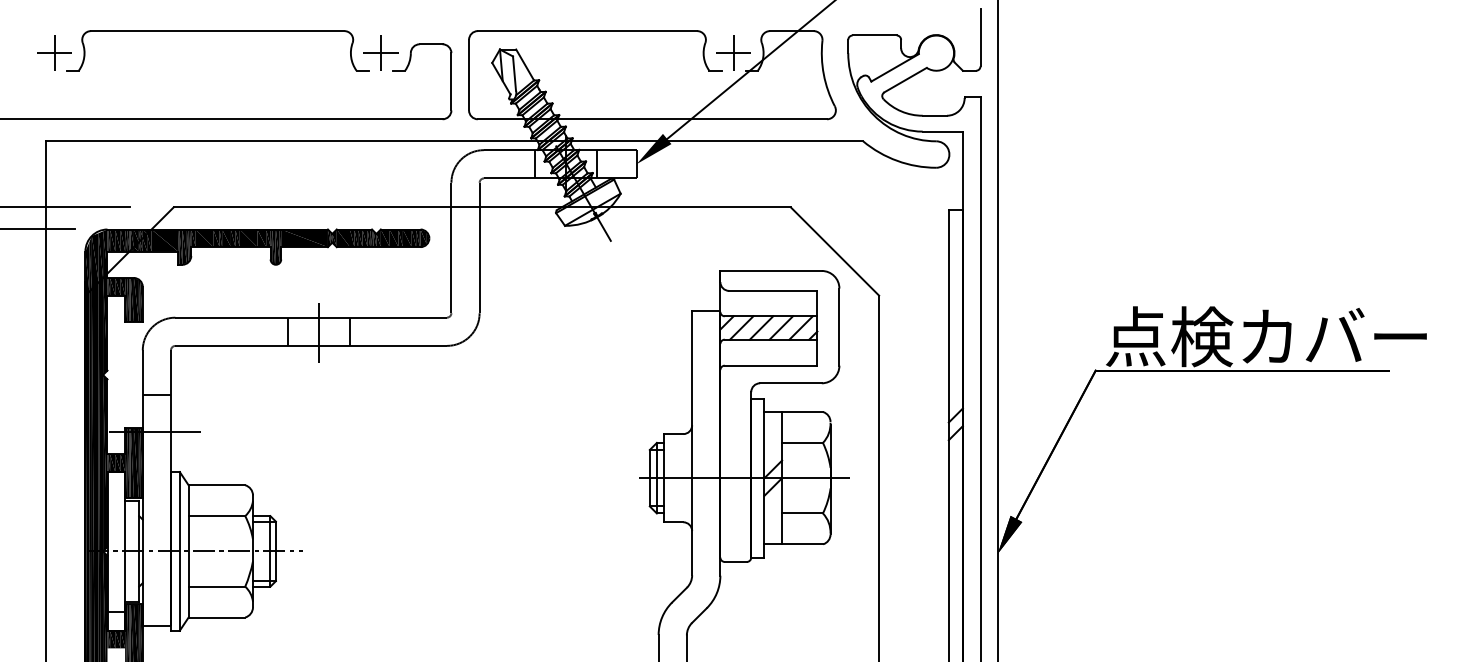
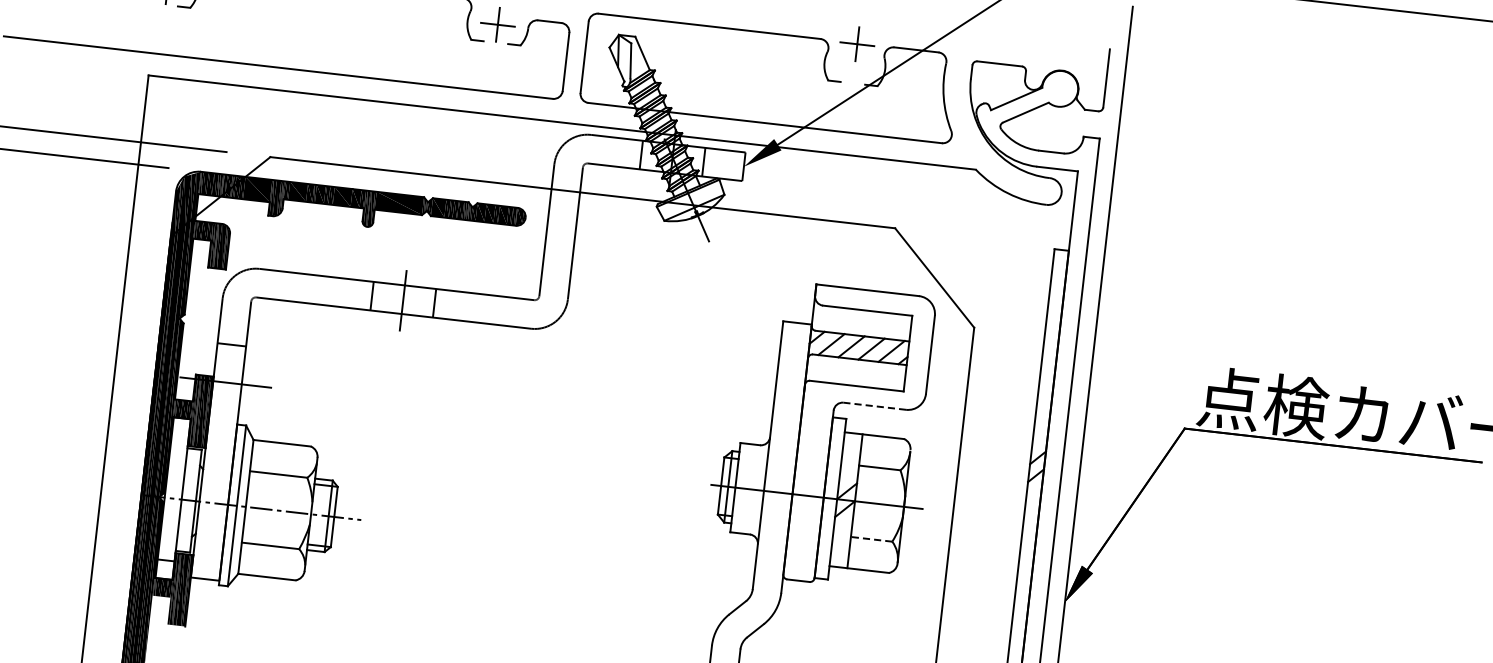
part: (733, 52) -> (857, 43), moved
line: (790, 383) -> (874, 406), solid -> dashed
line: (802, 513) -> (871, 539), solid -> dashed

